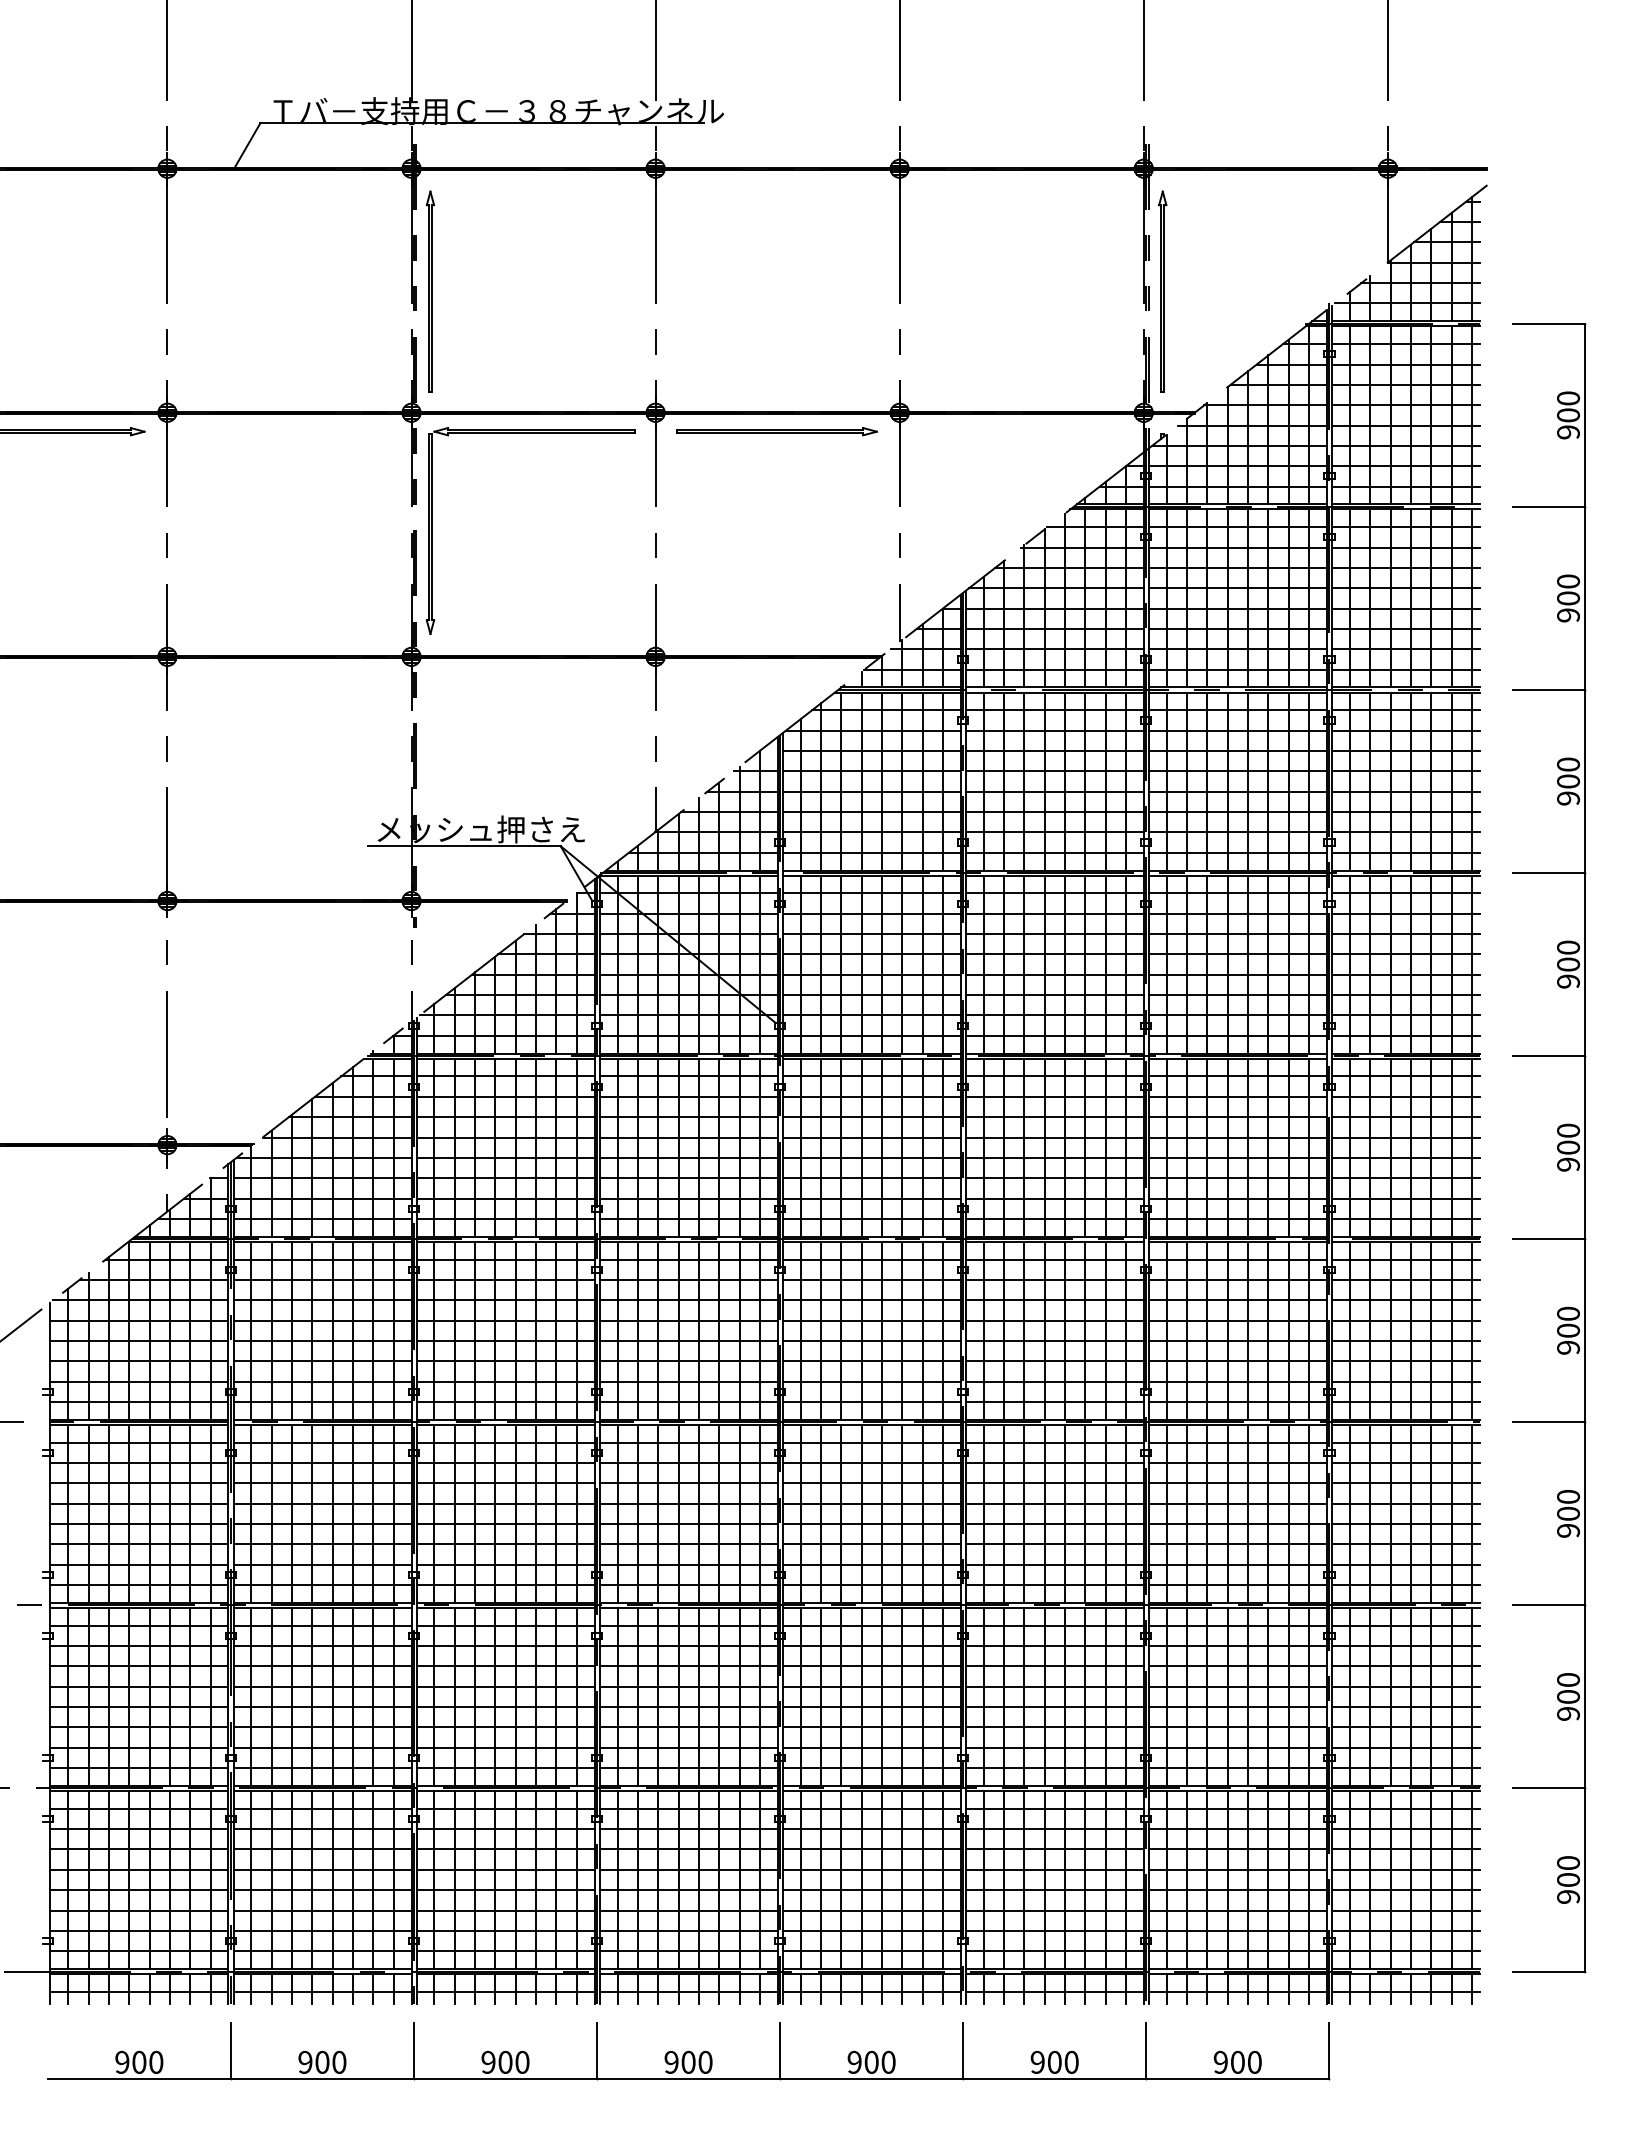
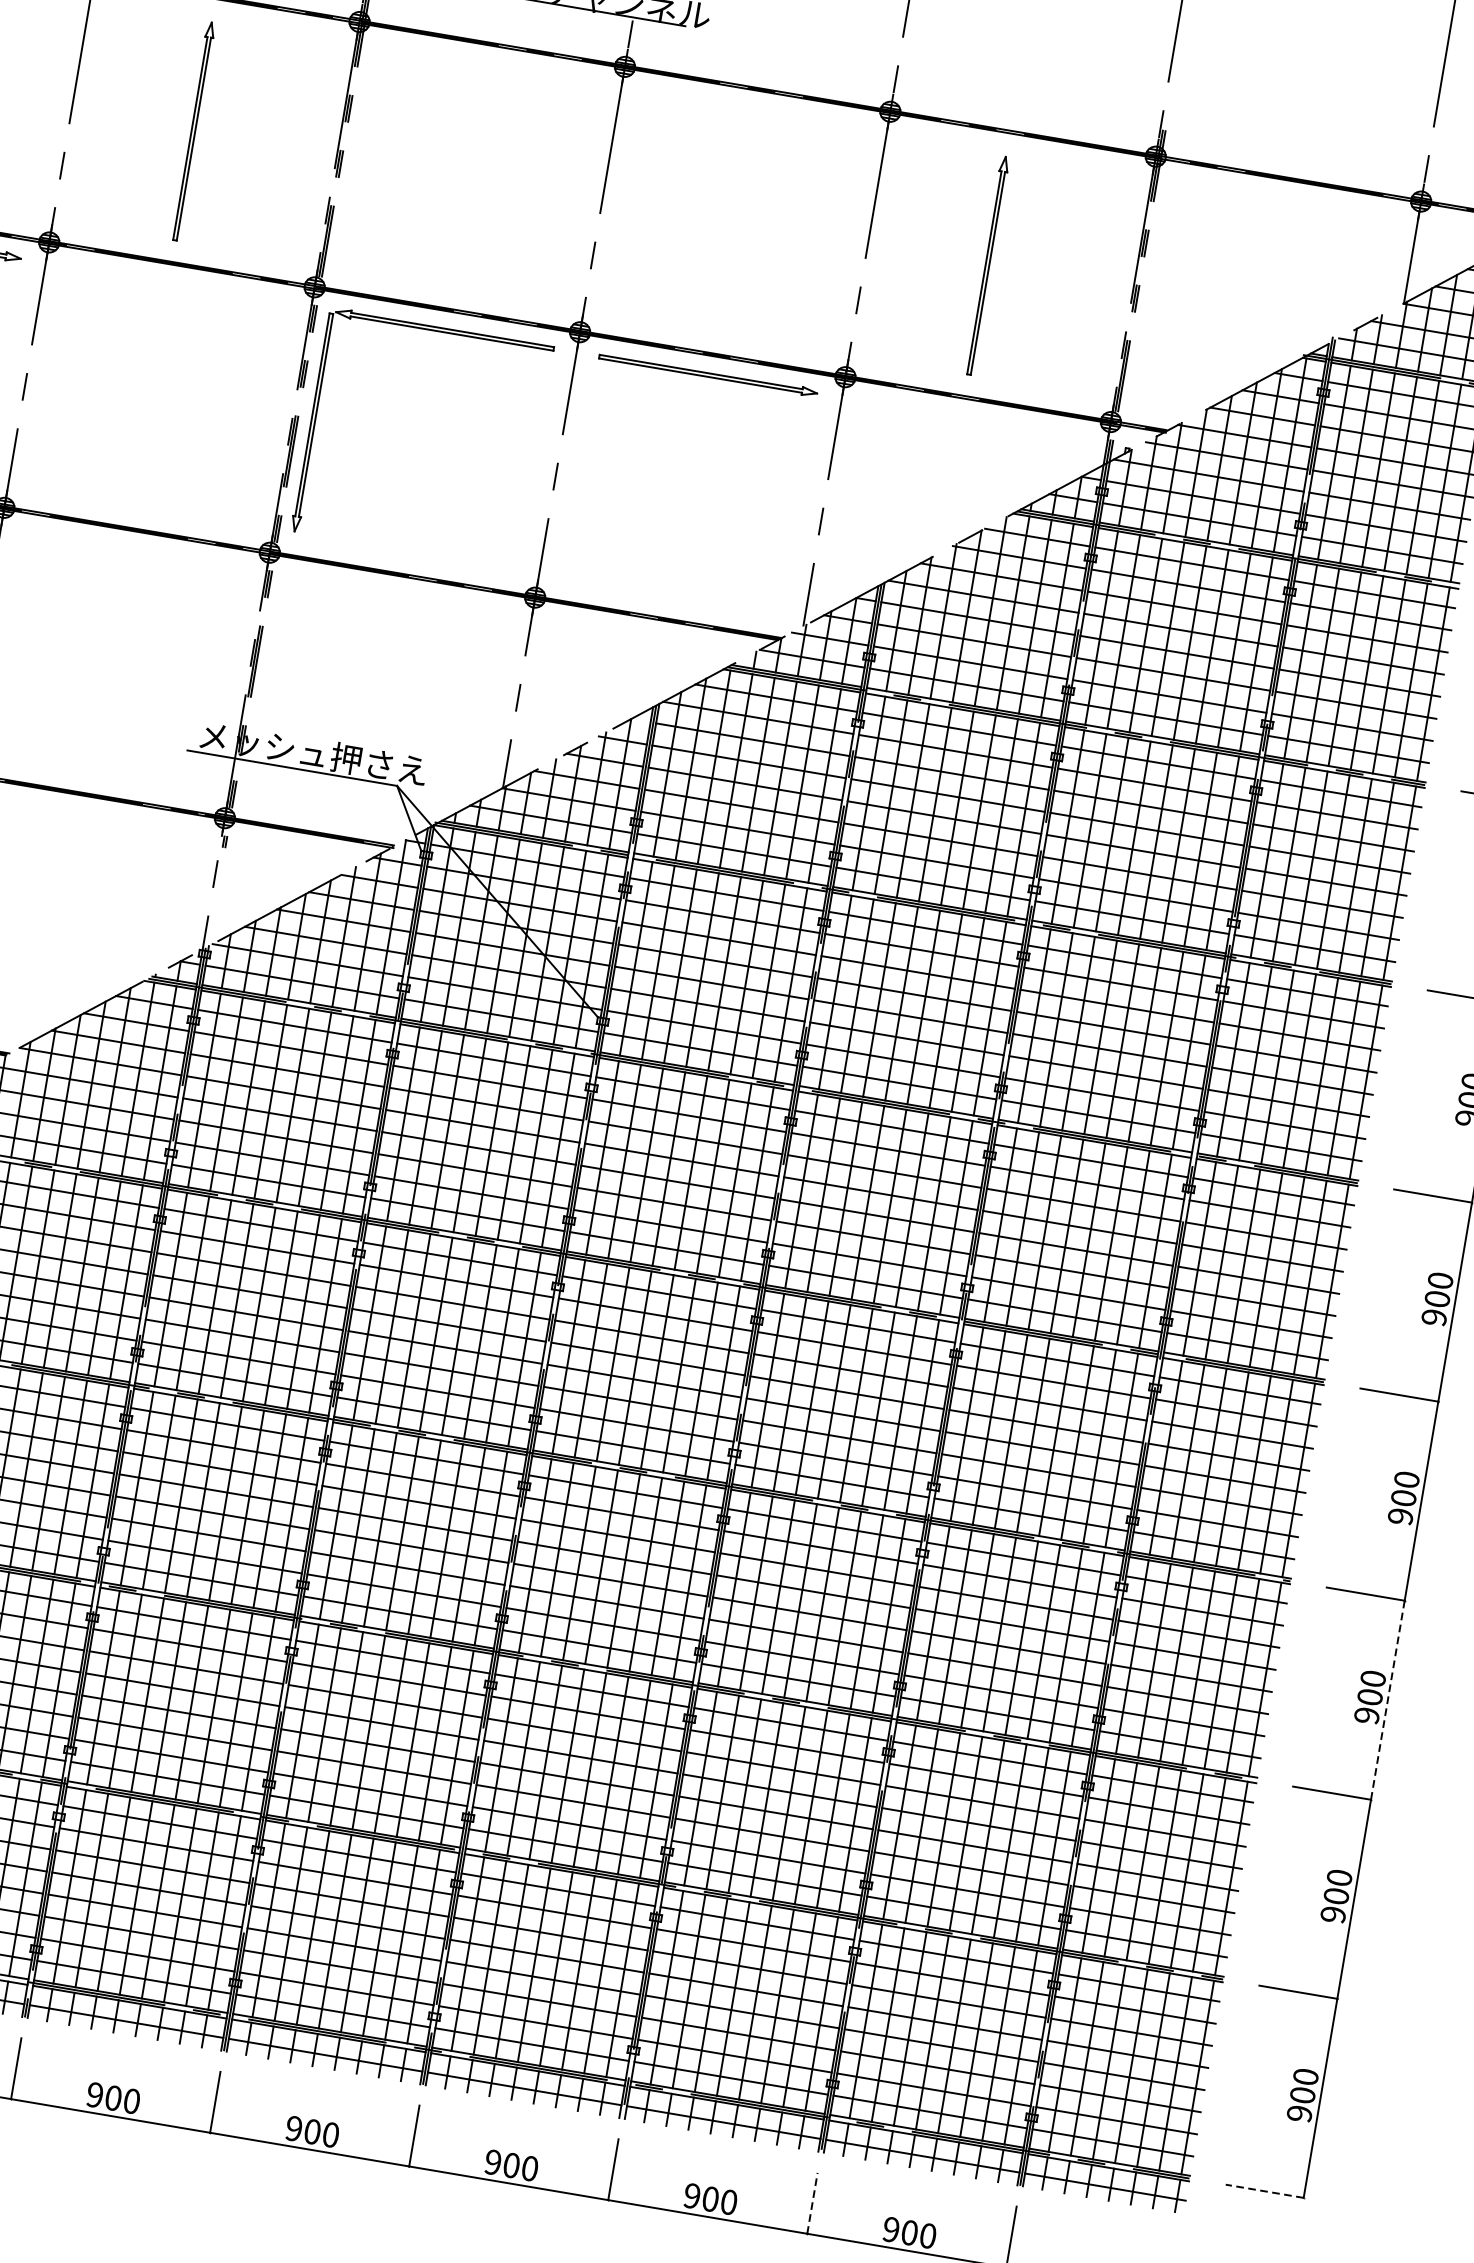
part: (430, 291) -> (193, 131), moved
part: (1162, 291) -> (987, 265), moved
line: (1584, 1513) -> (1387, 1699), solid -> dashed
line: (1548, 1971) -> (1264, 2191), solid -> dashed
line: (1146, 2050) -> (812, 2203), solid -> dashed

